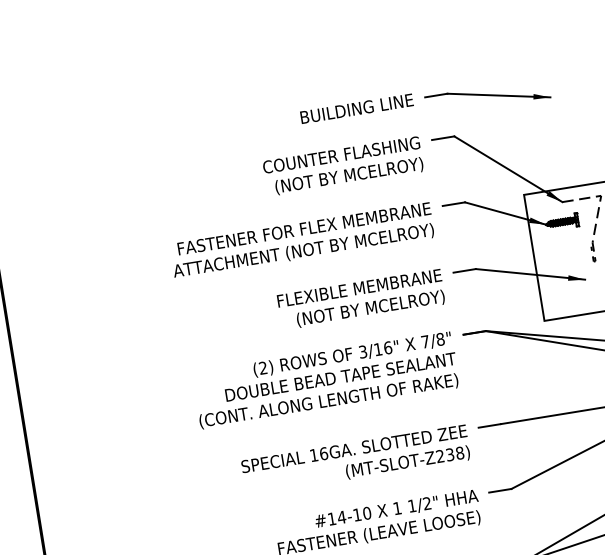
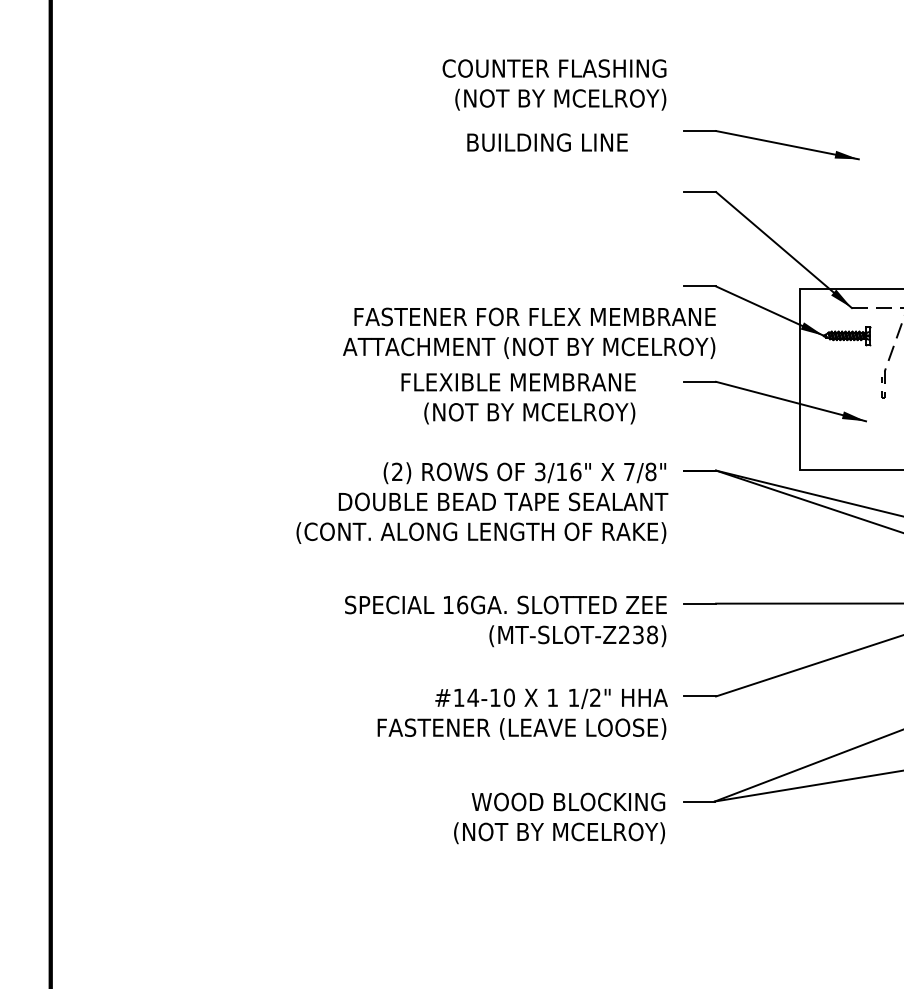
text: (356, 108) -> (547, 142), moved
text: (343, 166) -> (554, 84), moved
text: (302, 240) -> (529, 332), moved
text: (361, 299) -> (518, 398), moved

